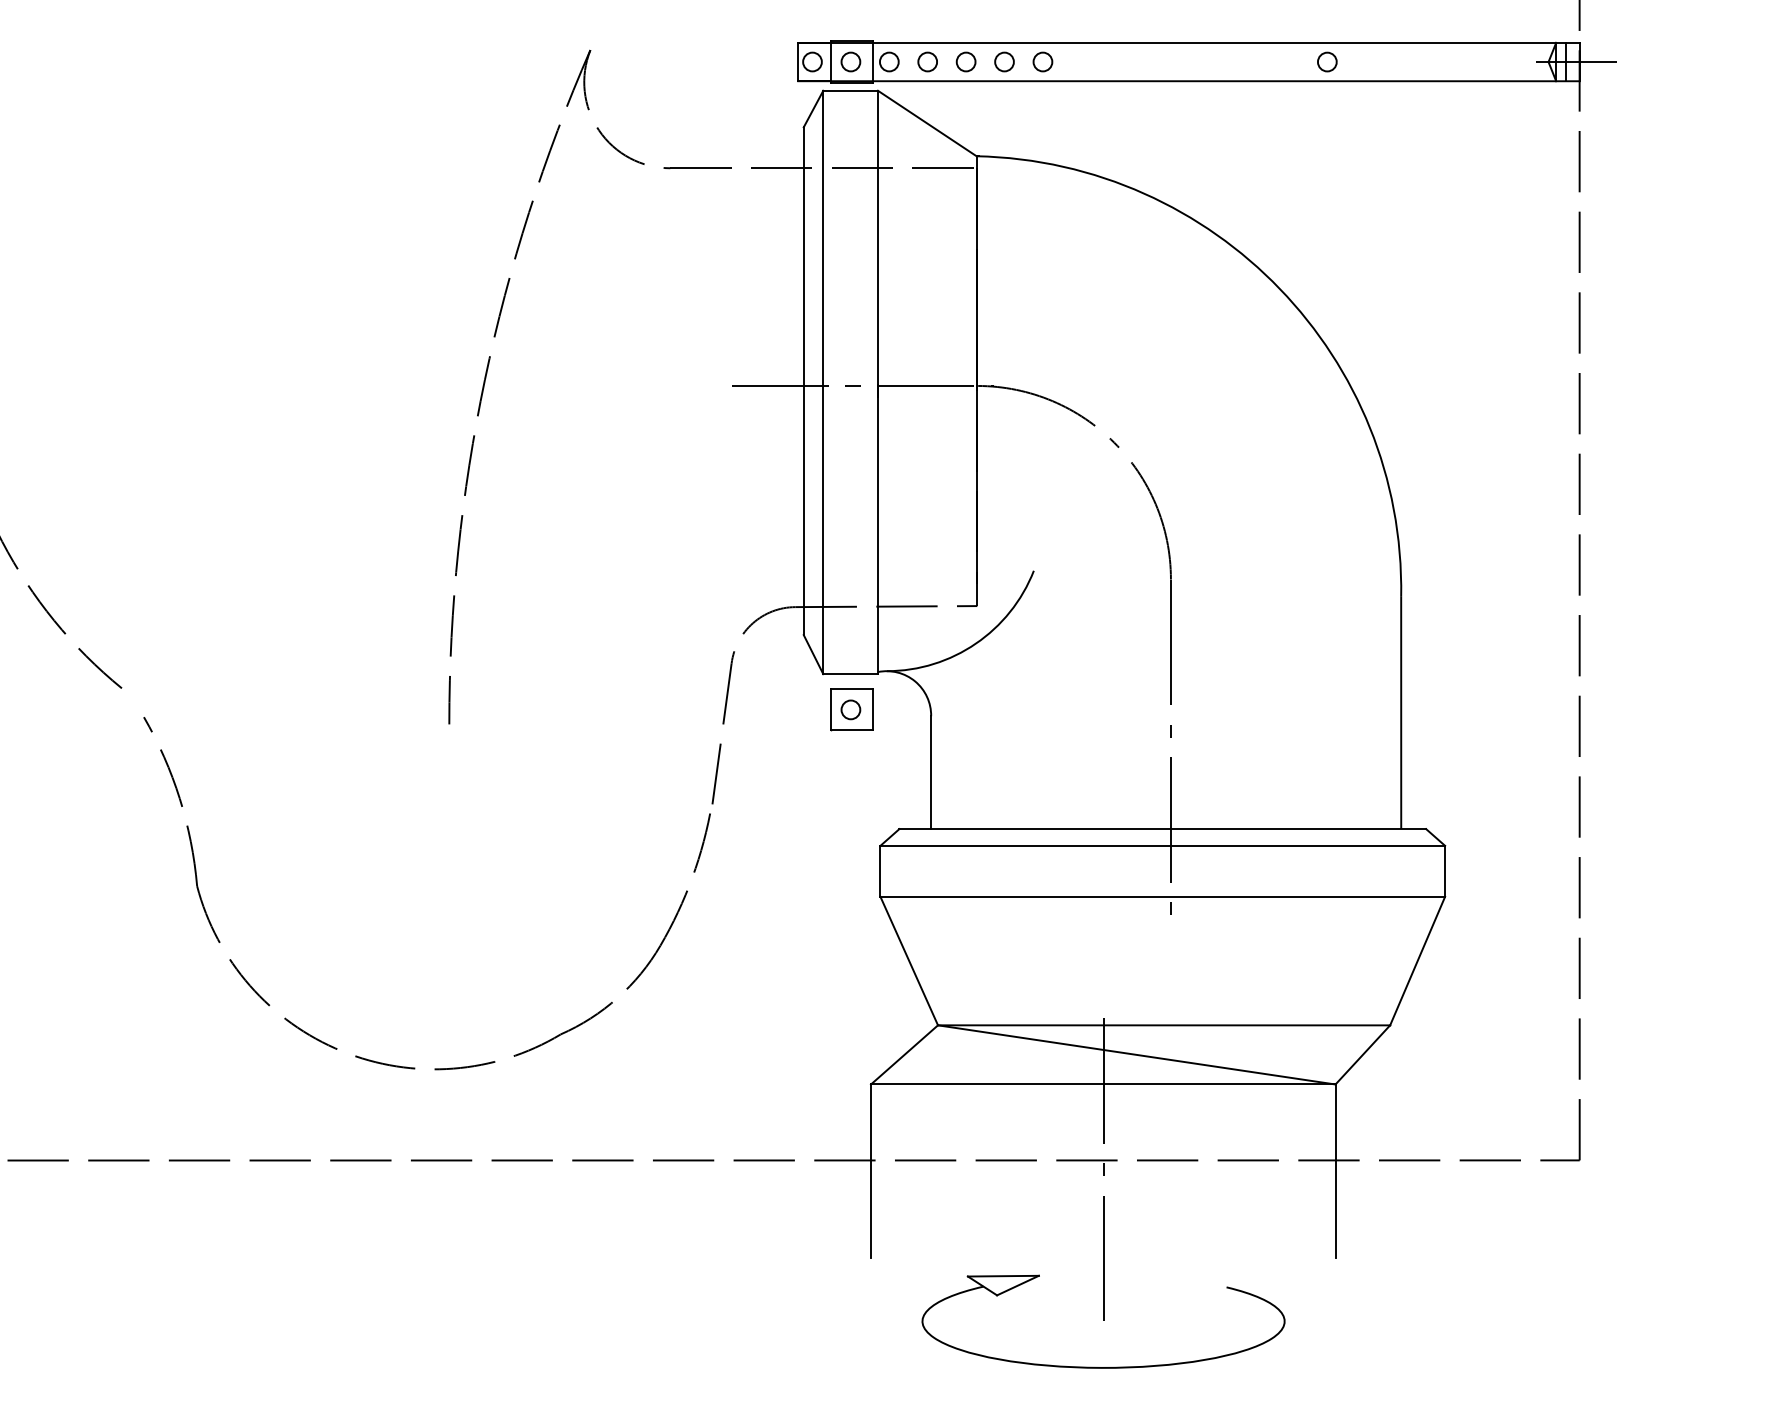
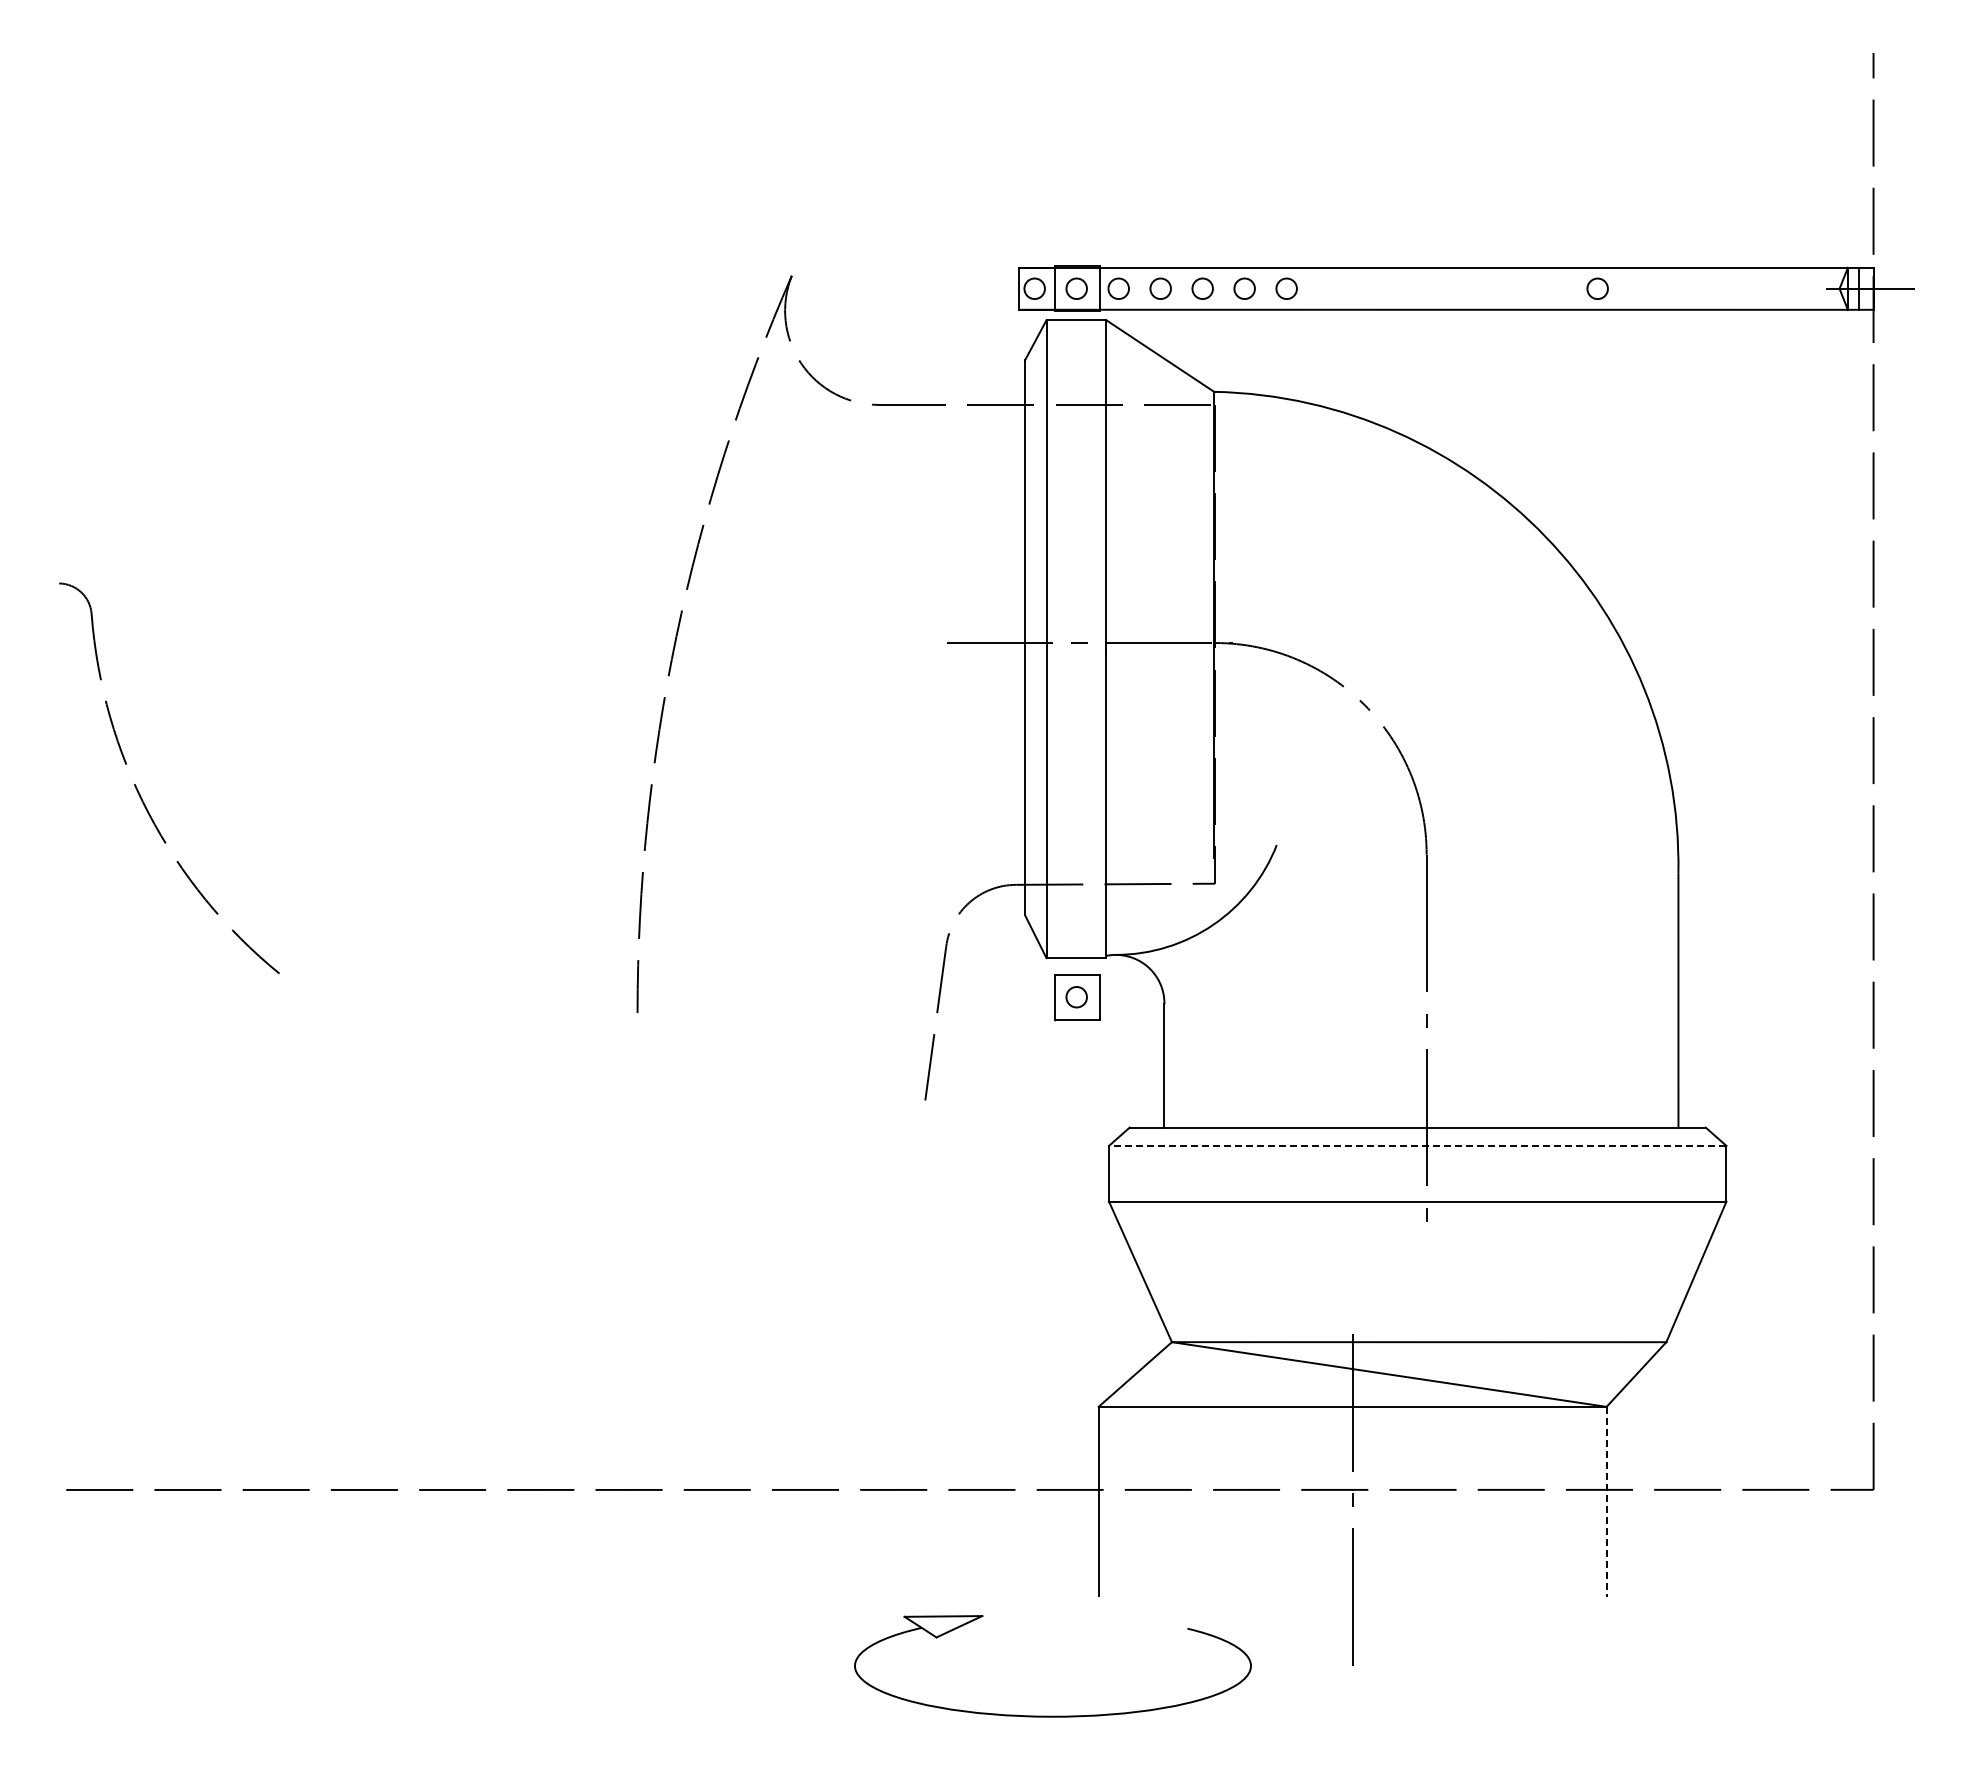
line: (1162, 845) -> (1417, 1145), solid -> dashed
part: (409, 1066) -> (593, 1387), removed
line: (1335, 1171) -> (1606, 1501), solid -> dashed
part: (1103, 1366) -> (1052, 1715), moved

